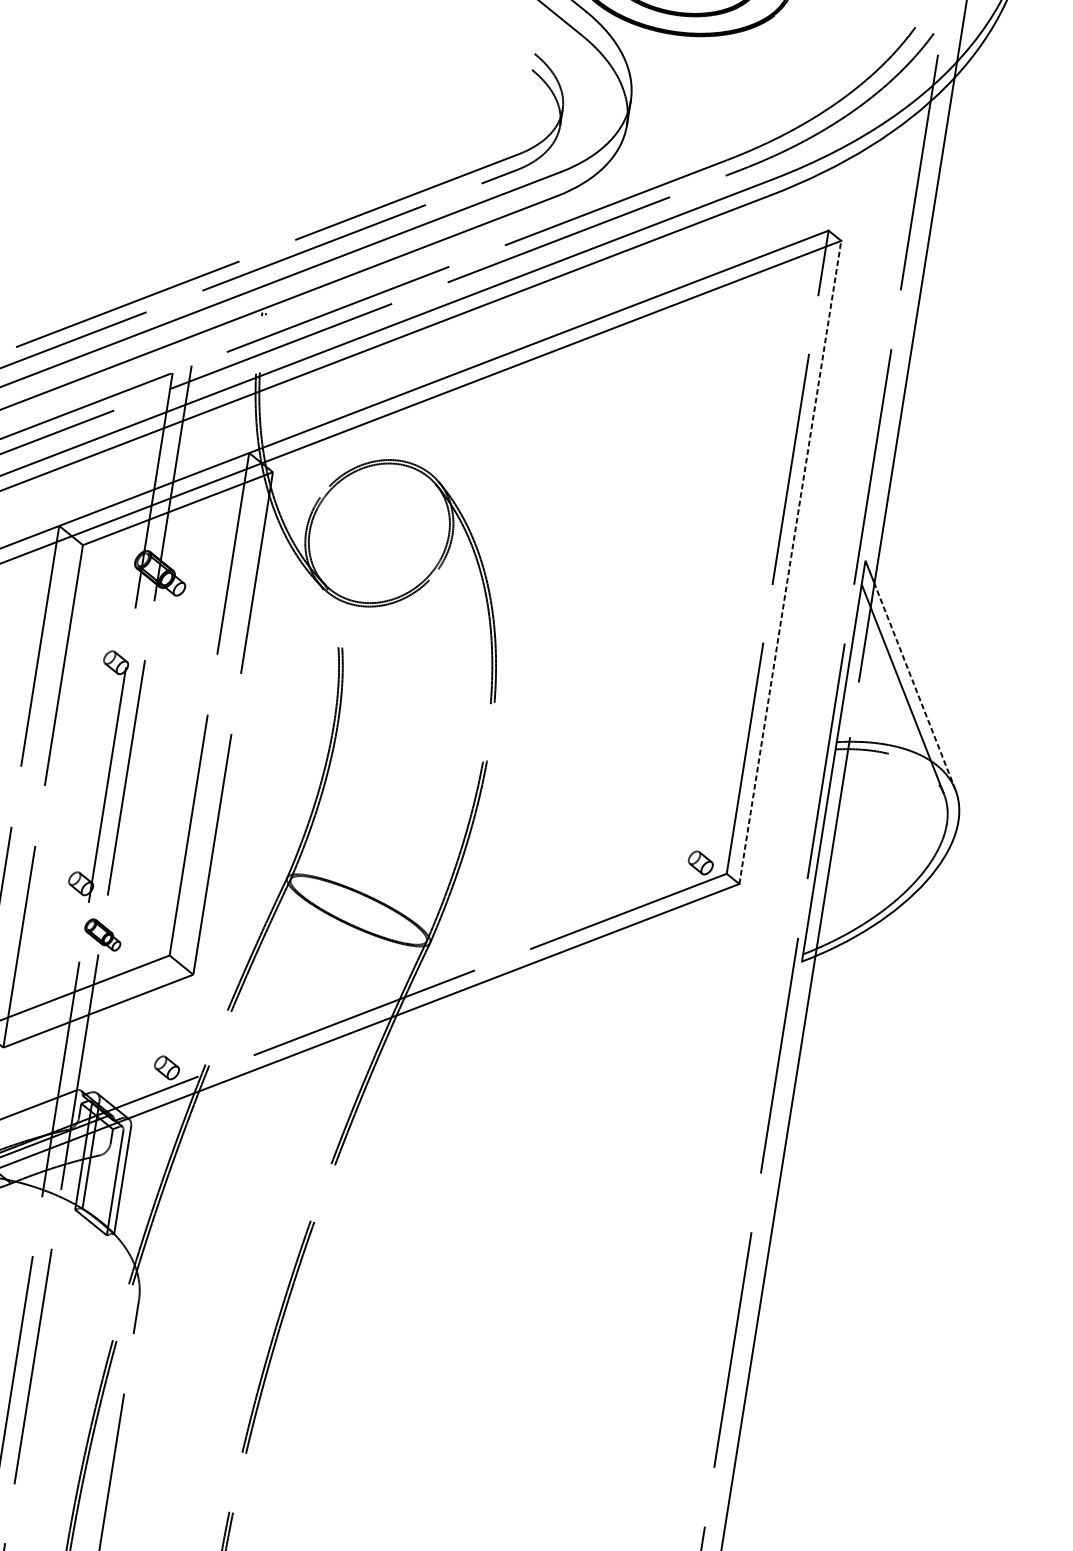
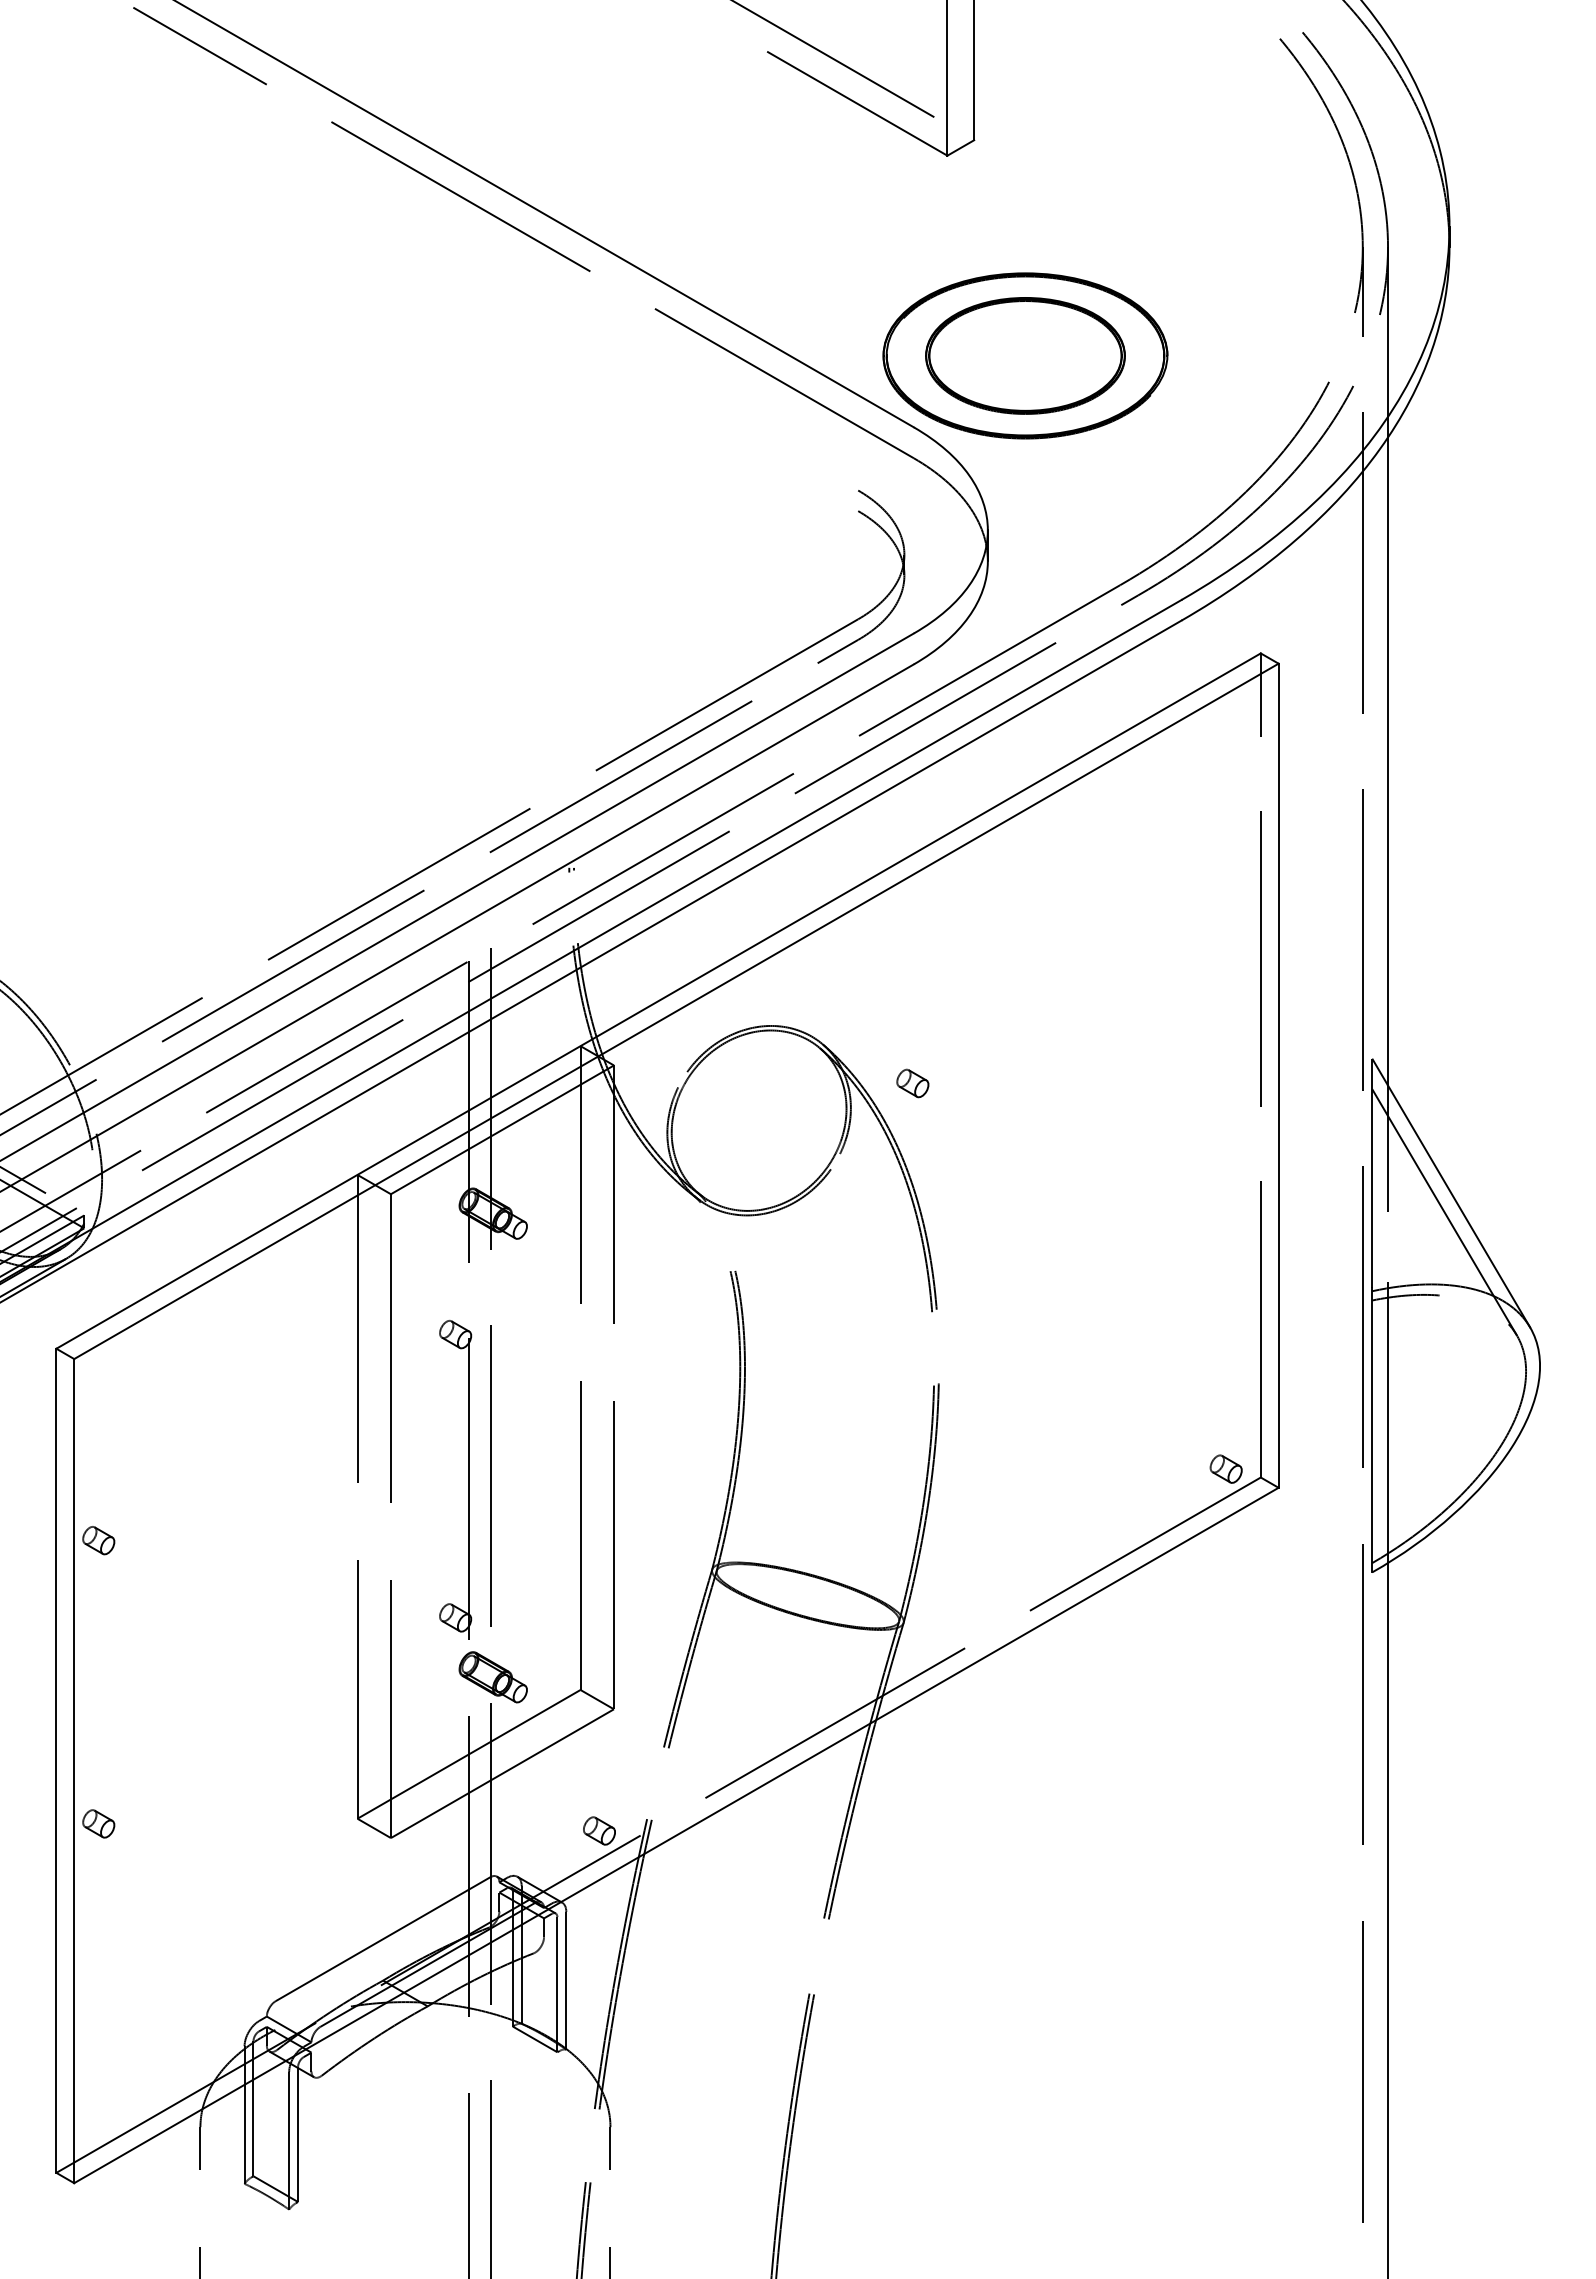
part: (503, 523) -> (912, 1083), added
line: (790, 562) -> (1278, 1075), dashed -> solid
line: (914, 686) -> (1458, 1206), dashed -> solid
part: (102, 934) -> (492, 1677), size x1.43

